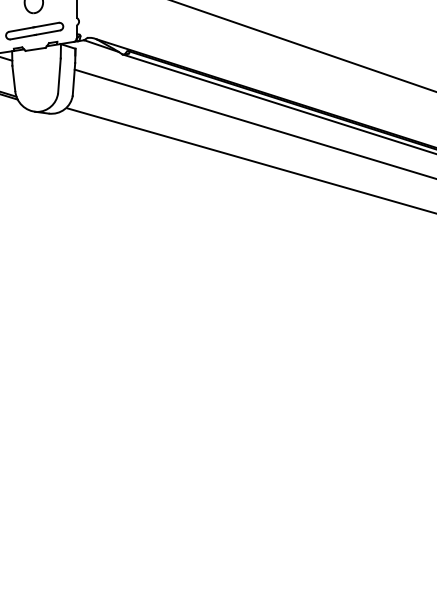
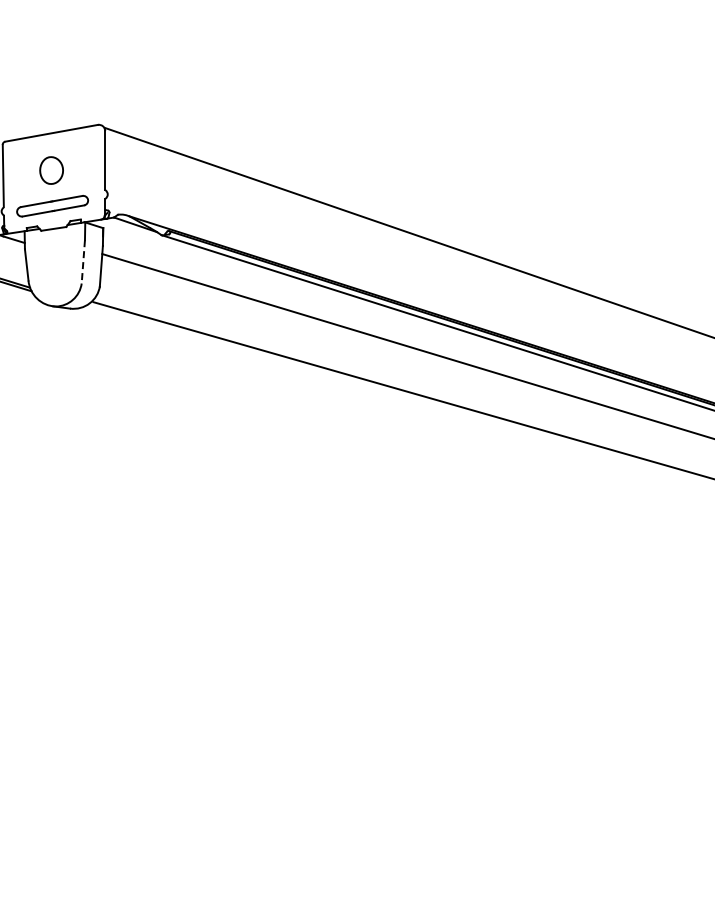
line: (59, 75) -> (83, 261), solid -> dashed

